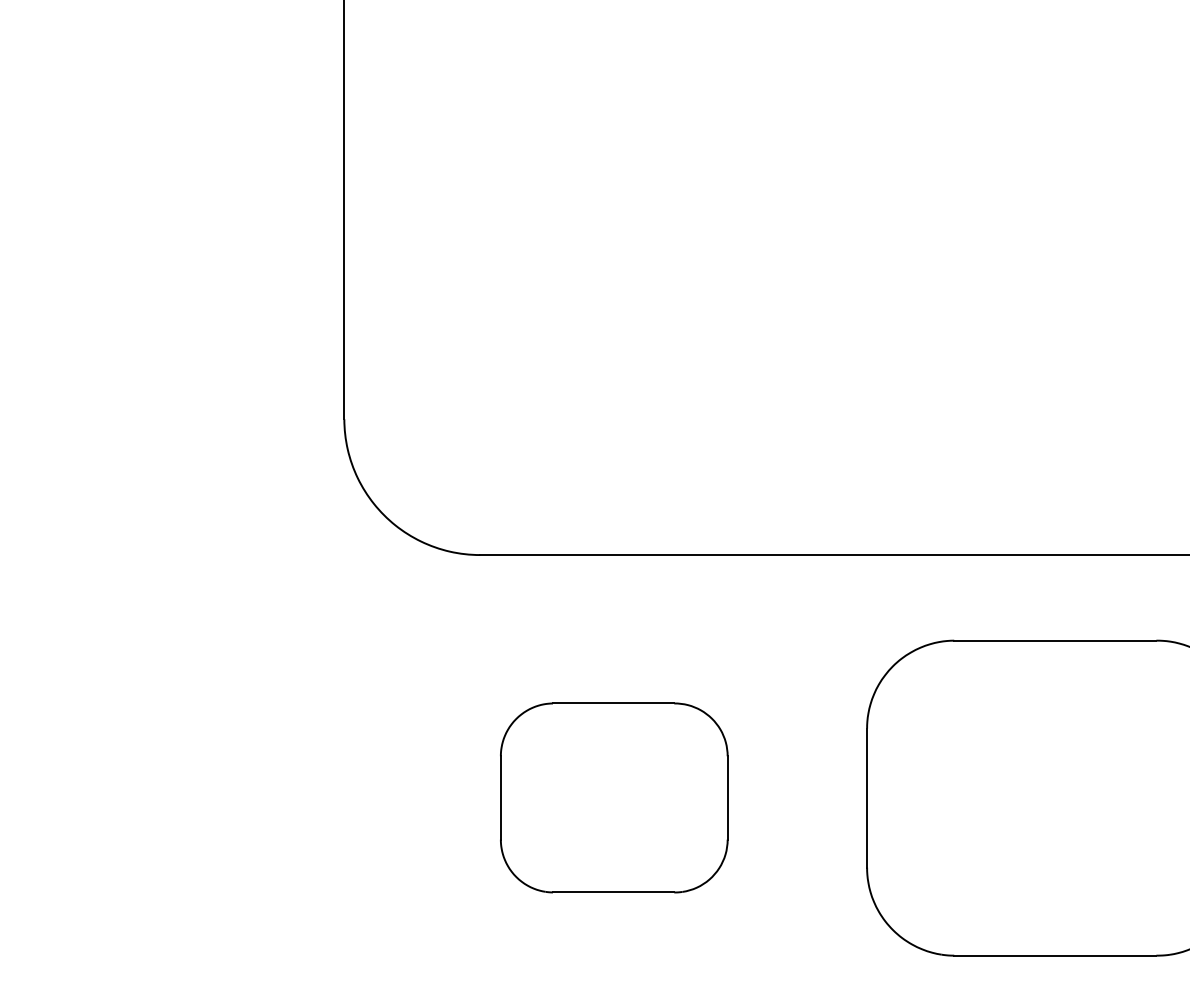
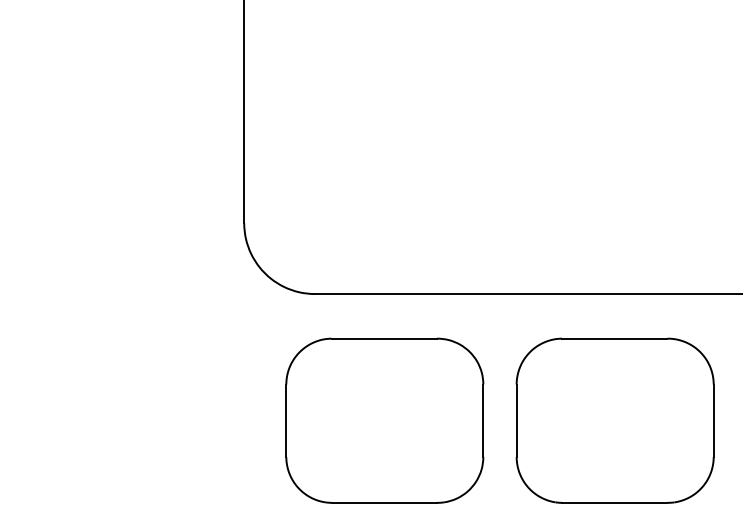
part: (613, 797) -> (384, 420), size x1.67

